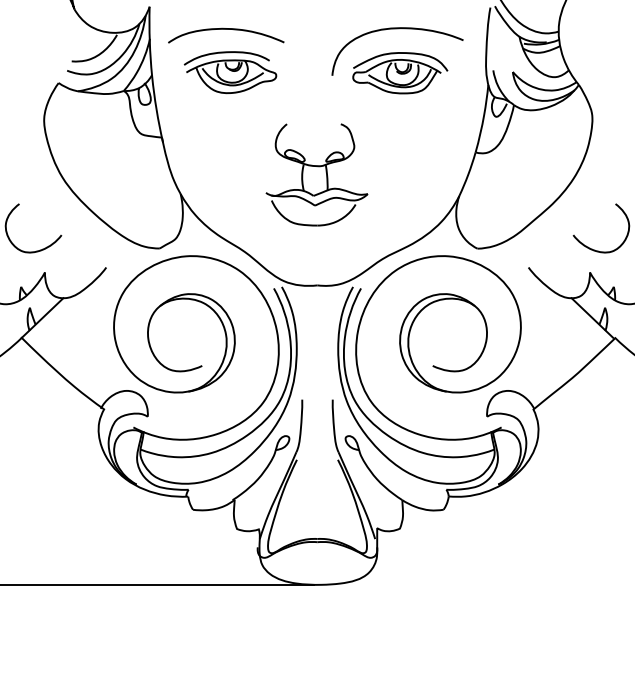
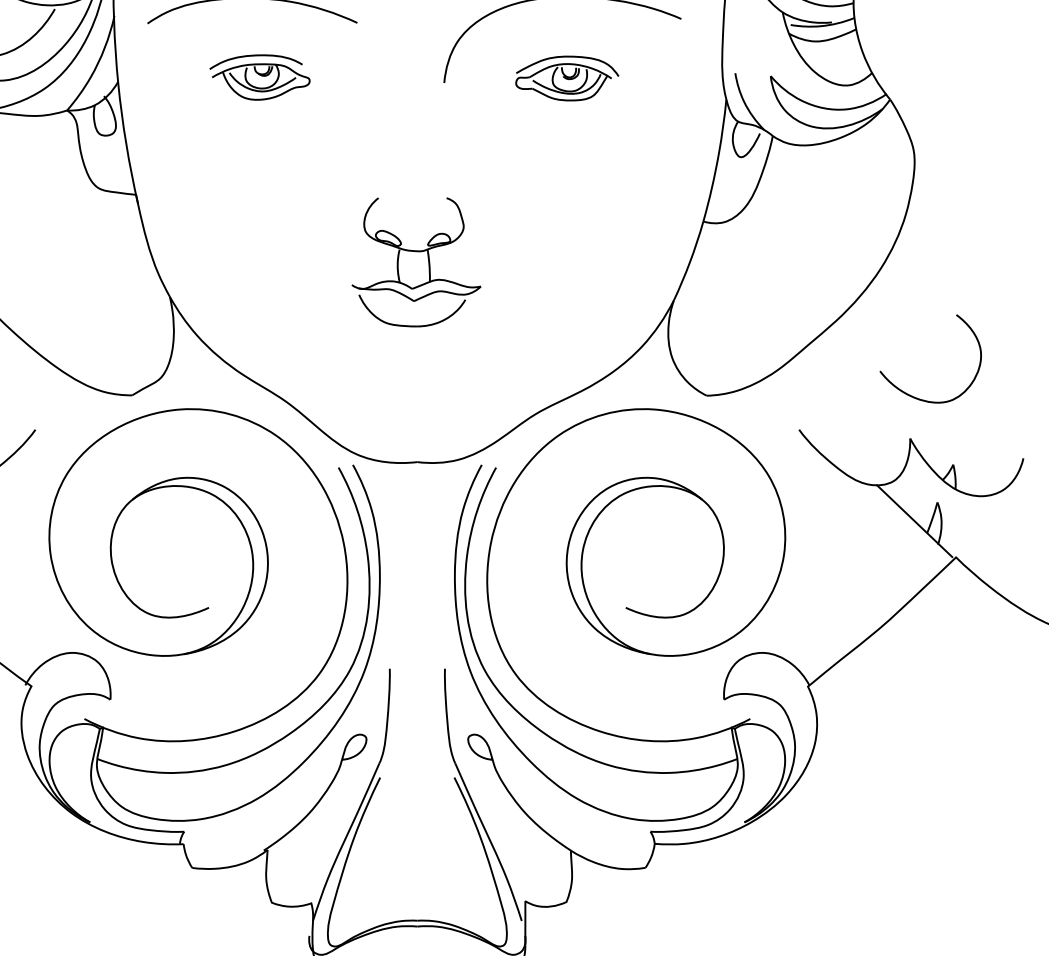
part: (230, 72) -> (260, 77), size x0.6
part: (400, 73) -> (567, 78), size x0.6
part: (316, 174) -> (415, 261), size x0.7

